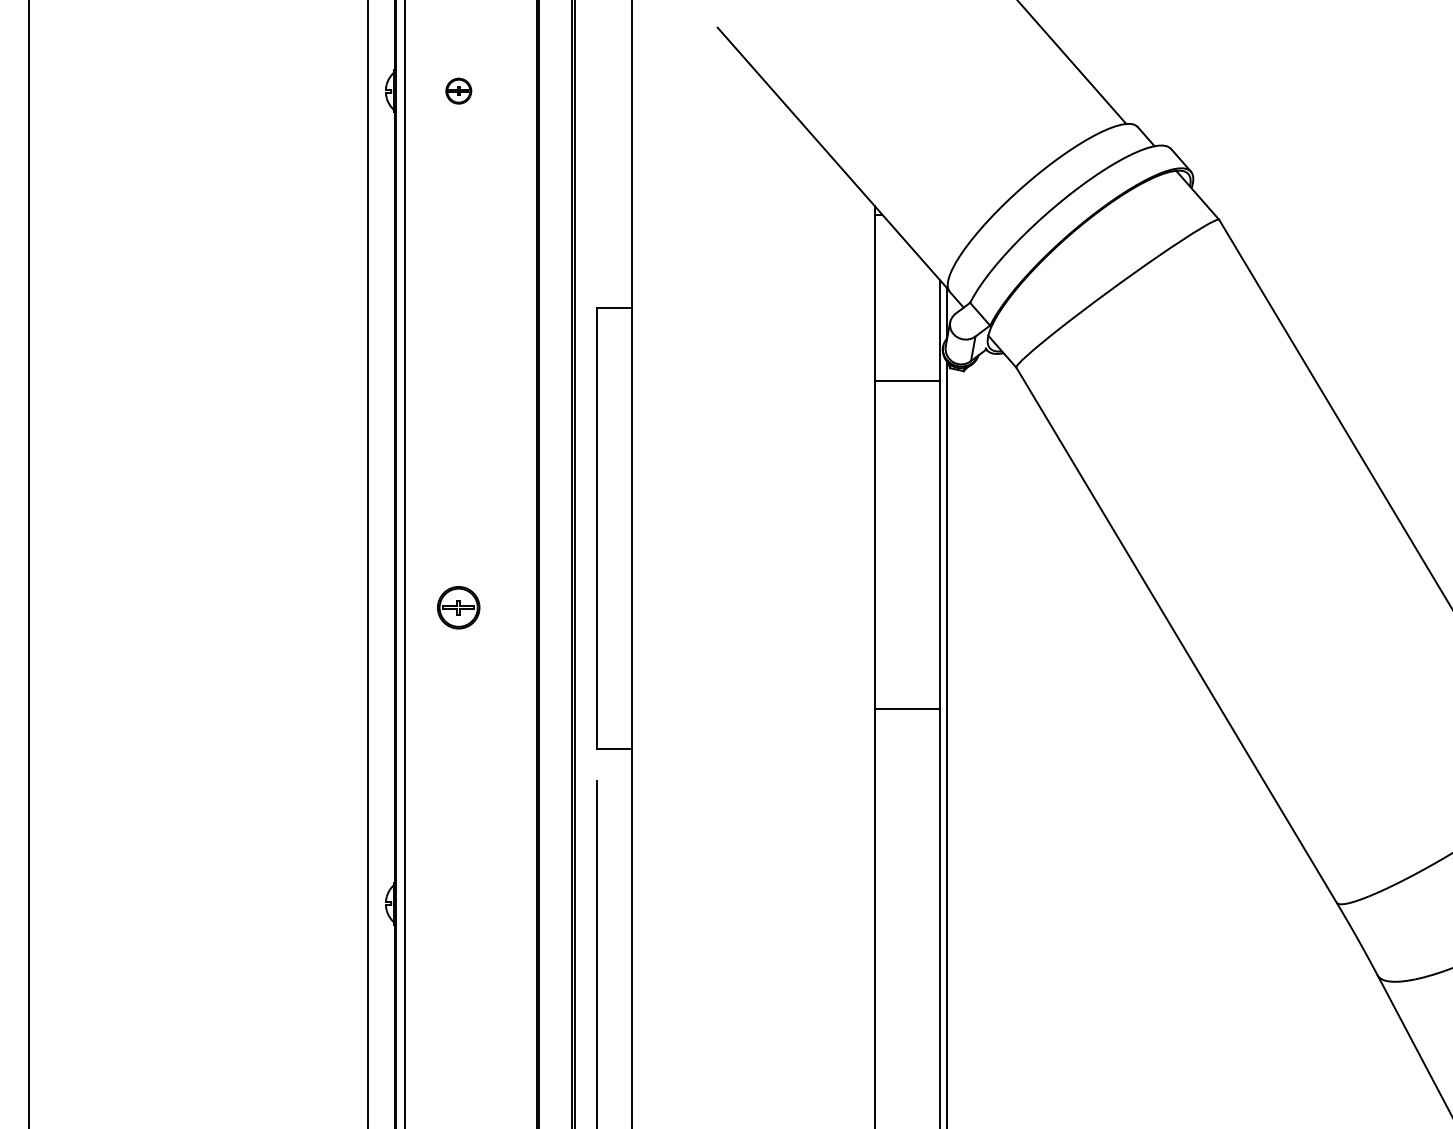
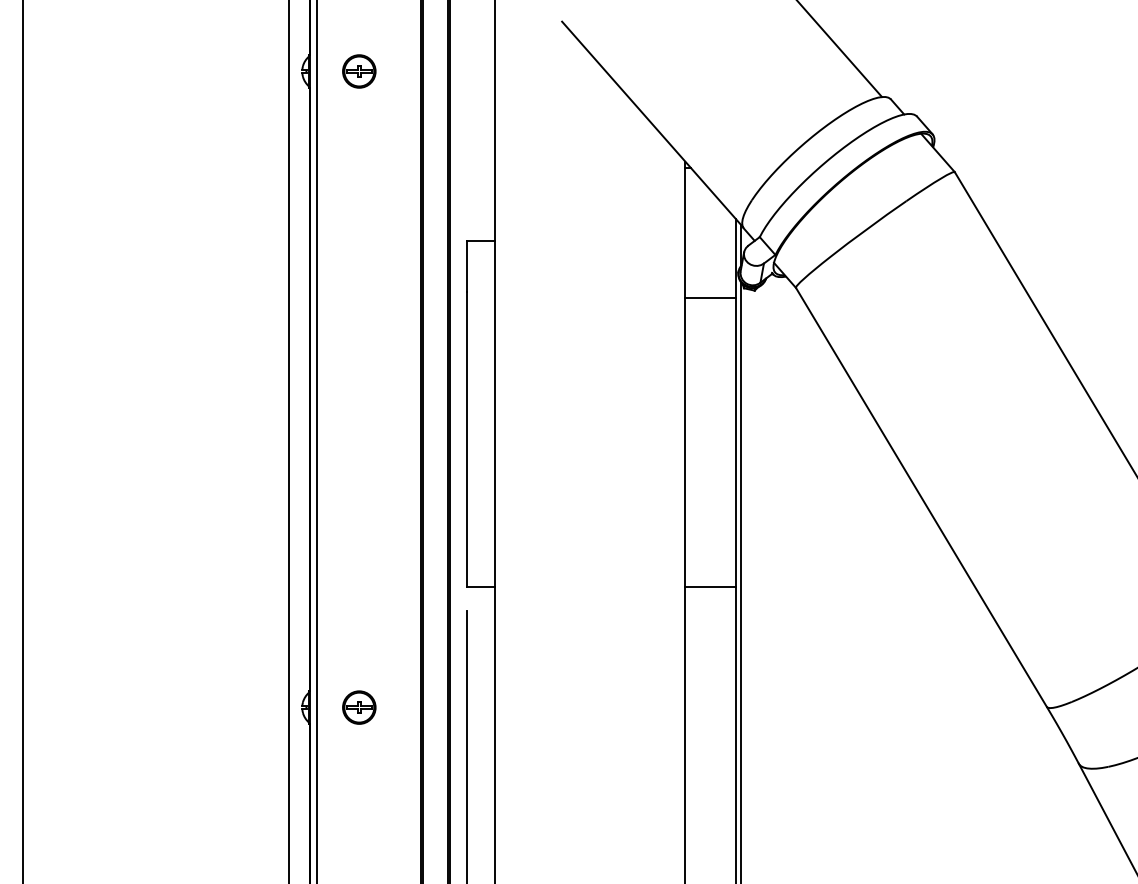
part: (458, 90) -> (359, 70), size x1.67
part: (458, 607) -> (359, 707), moved
line: (907, 709) -> (710, 586), moved

